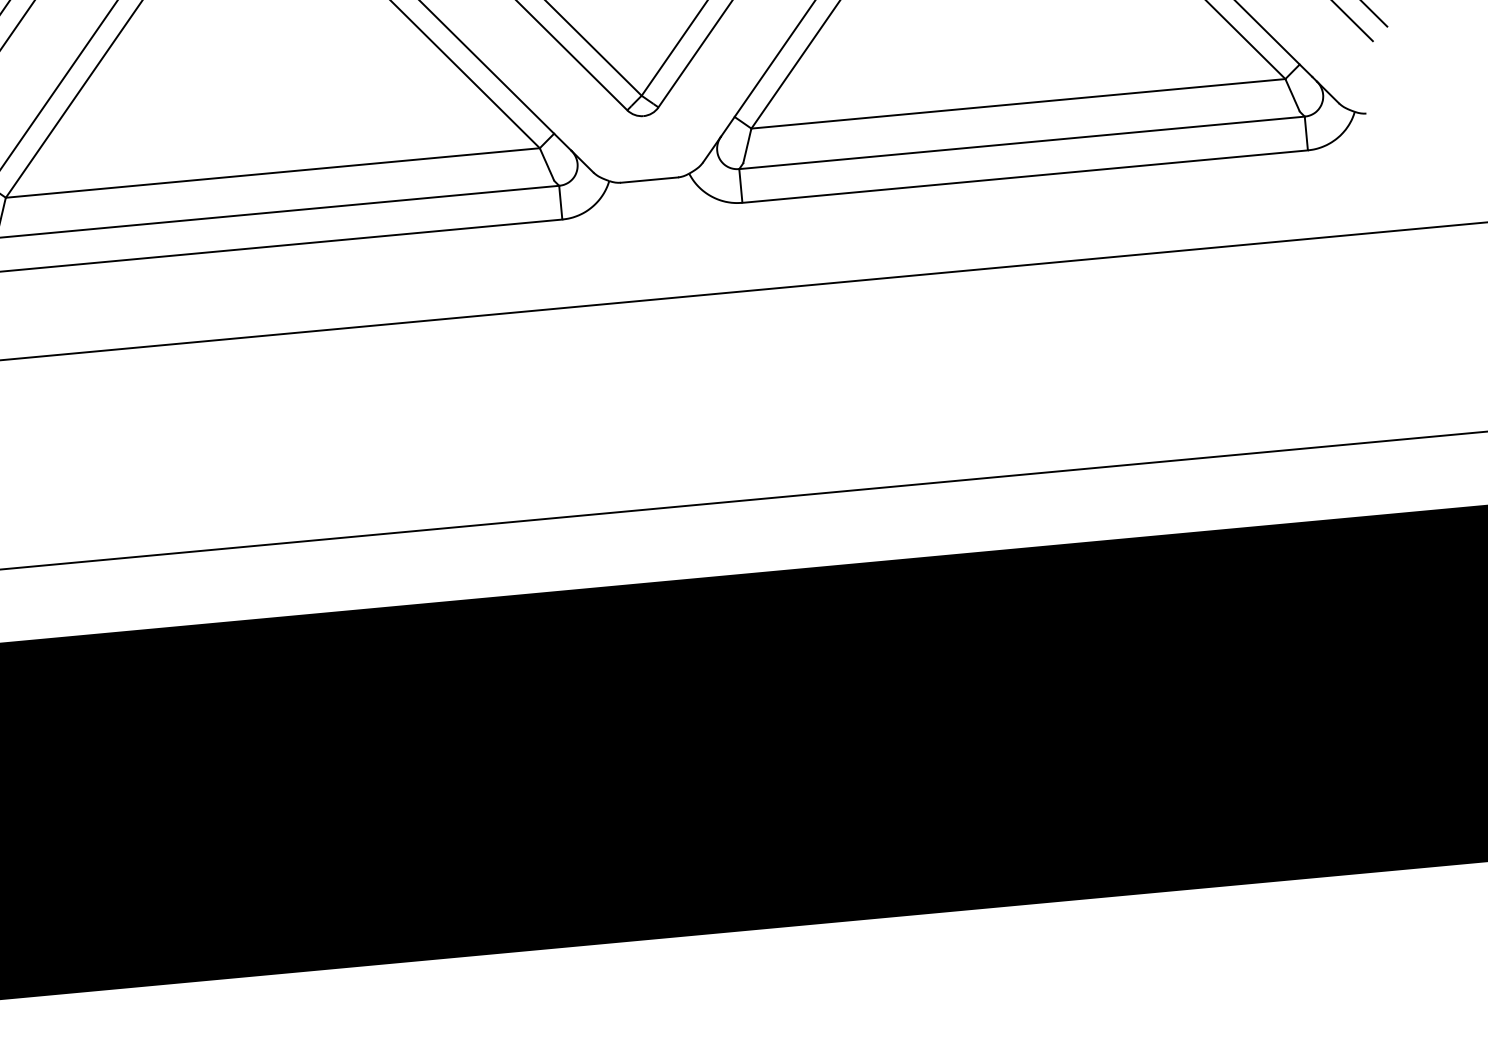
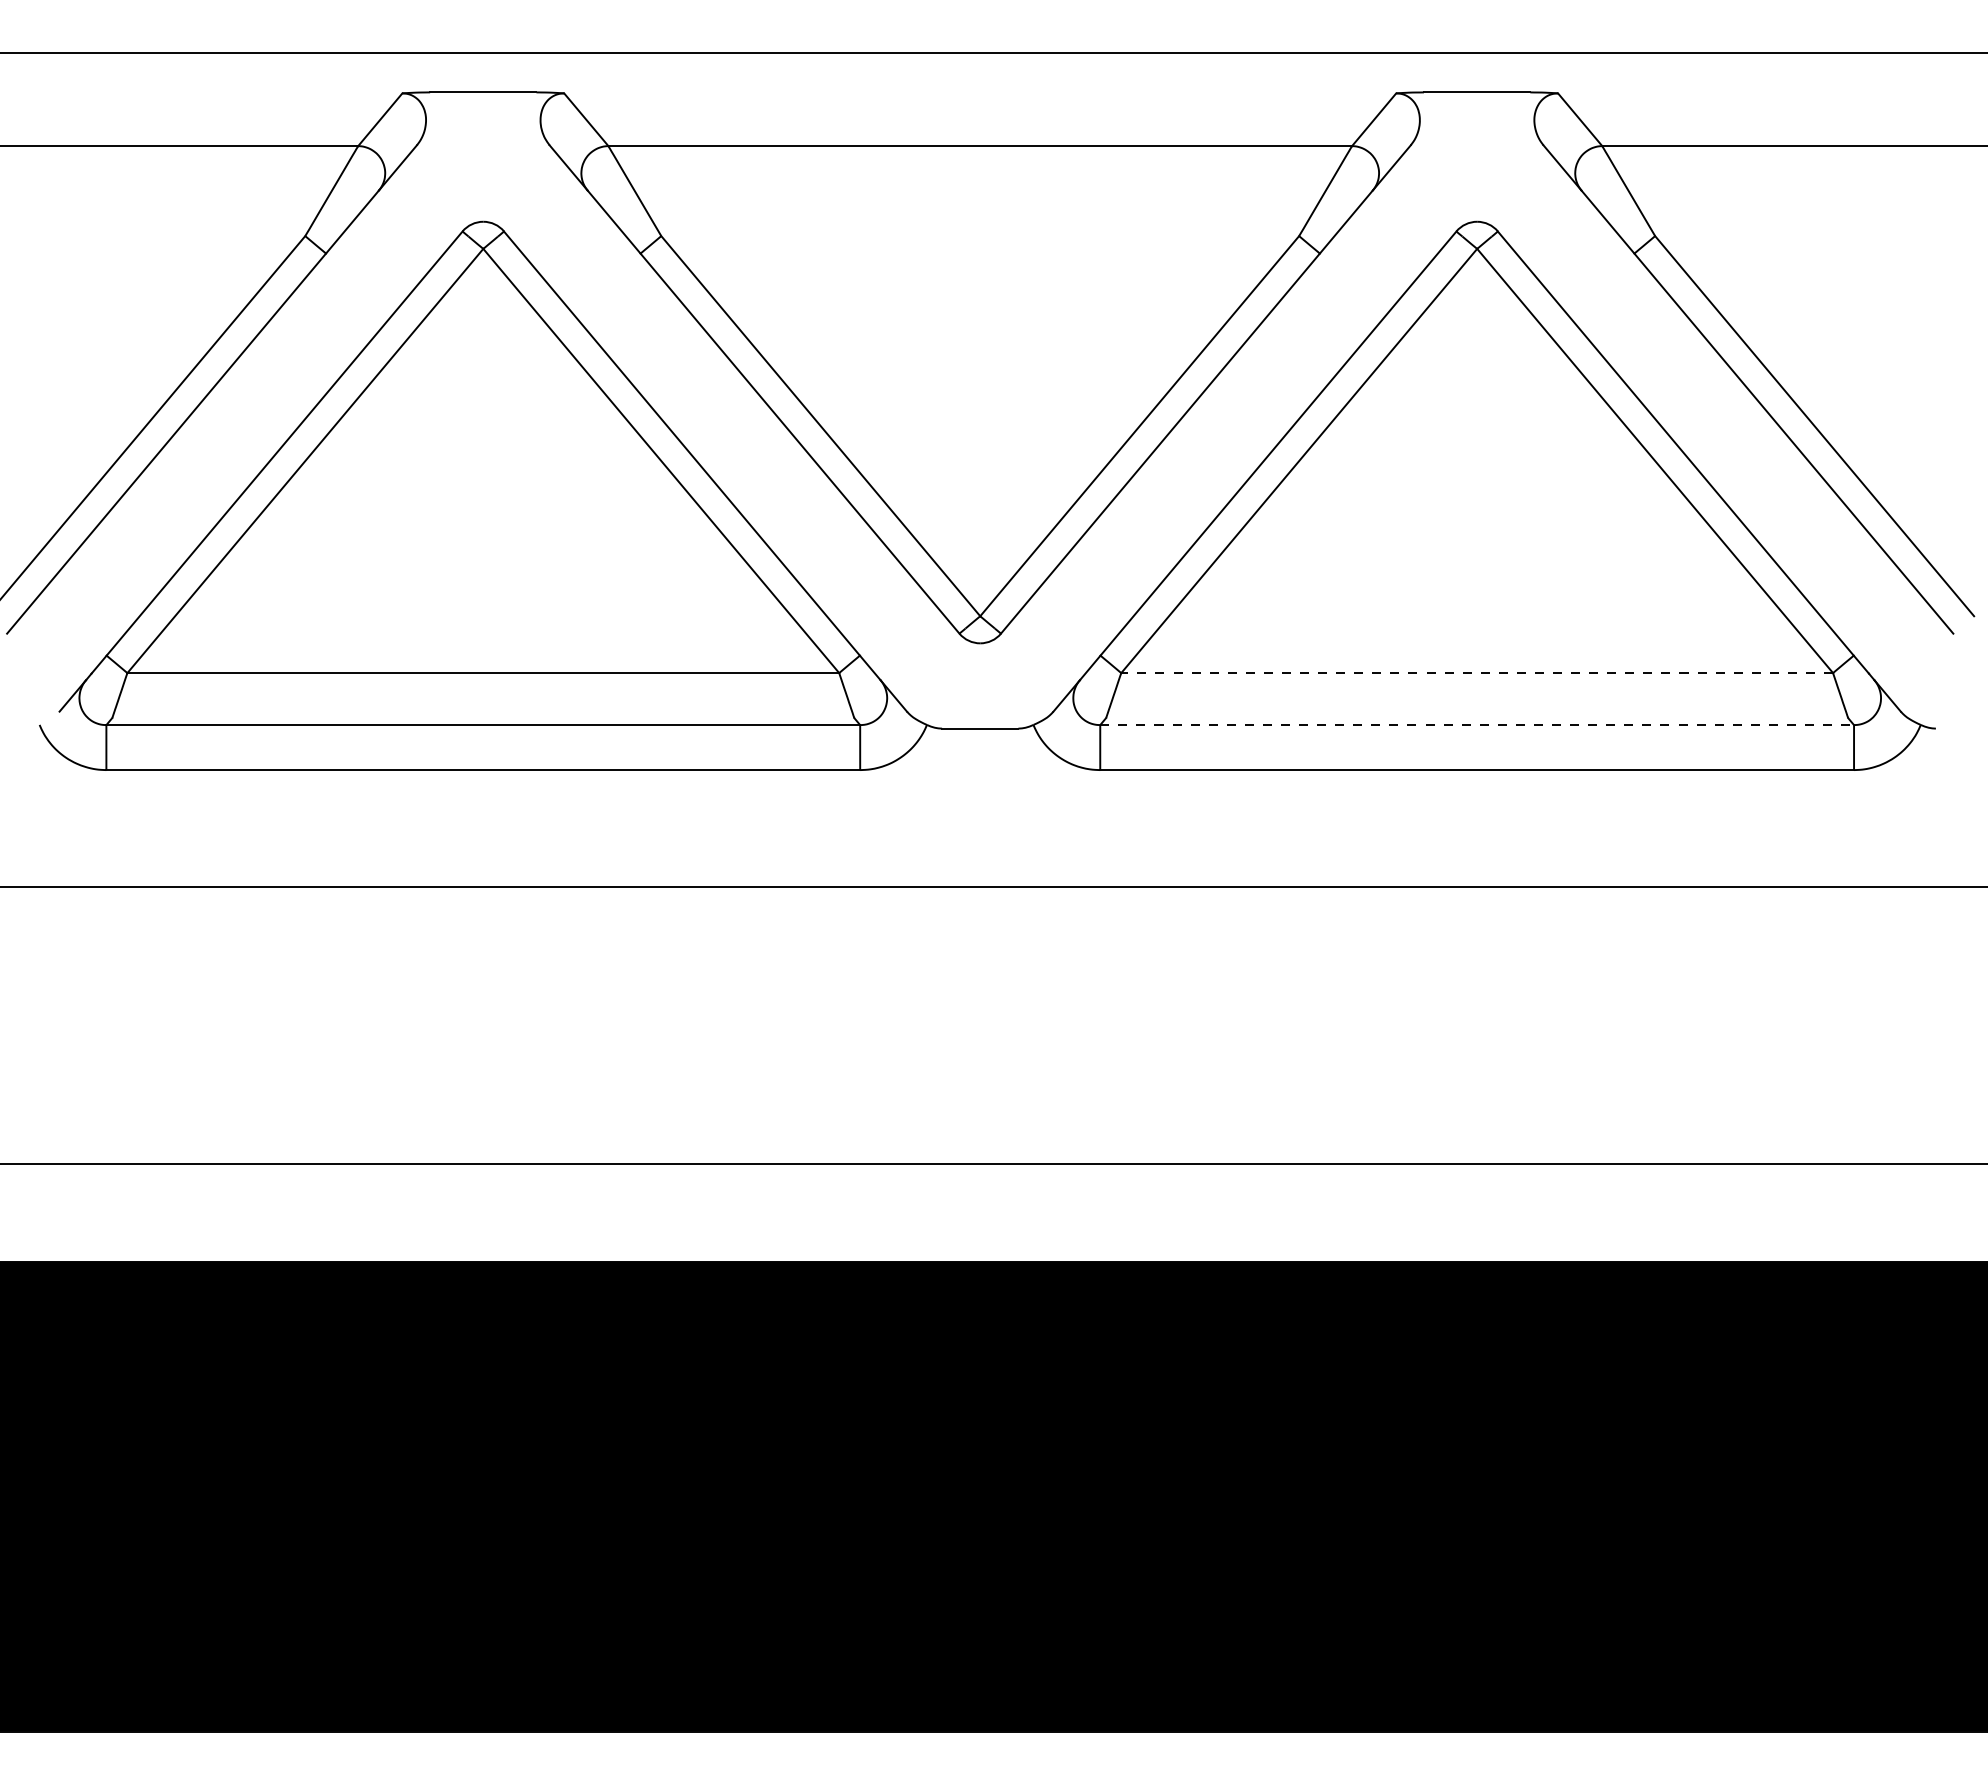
line: (1018, 104) -> (1477, 673), solid -> dashed
line: (1022, 143) -> (1477, 725), solid -> dashed

